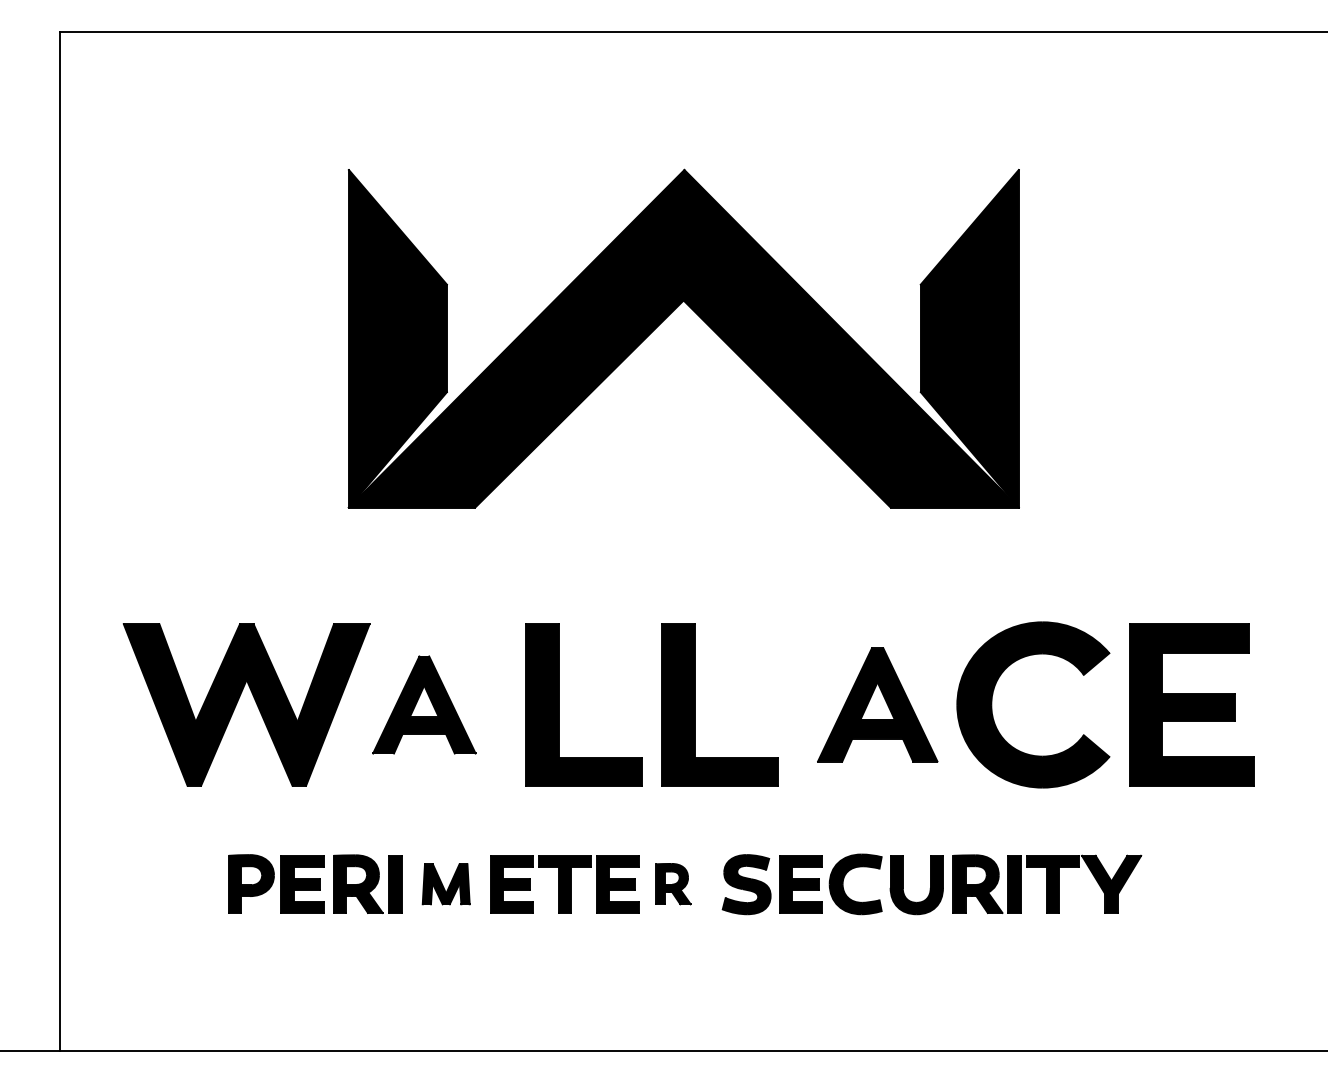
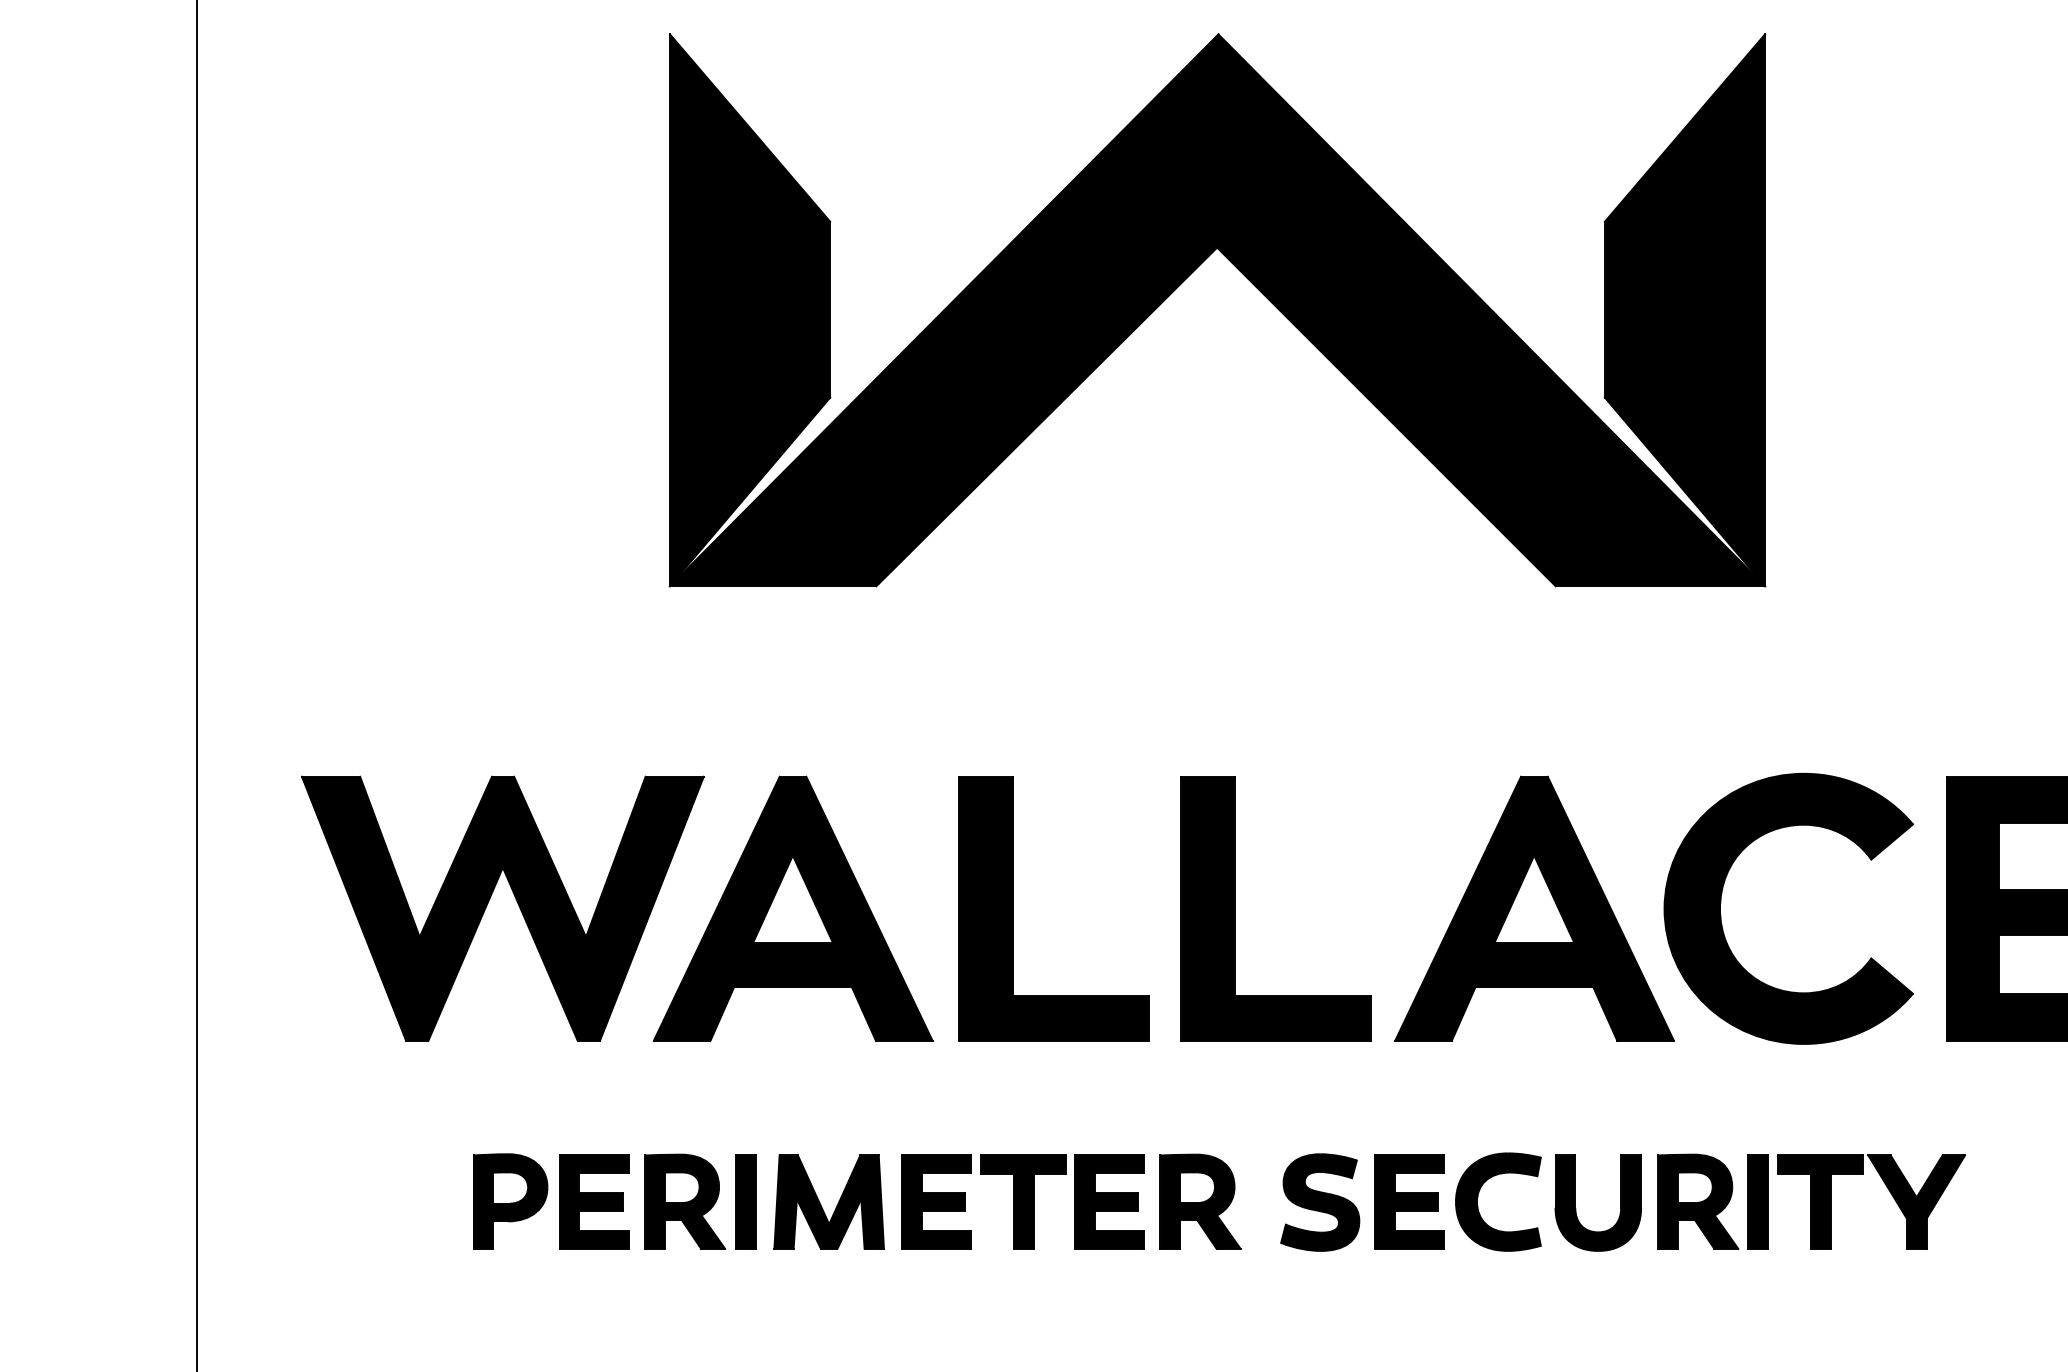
part: (424, 704) -> (793, 908), size x1.67
part: (877, 704) -> (1534, 908), size x1.43
part: (445, 883) -> (827, 1200), size x1.43
part: (673, 883) -> (1200, 1200), size x1.43

